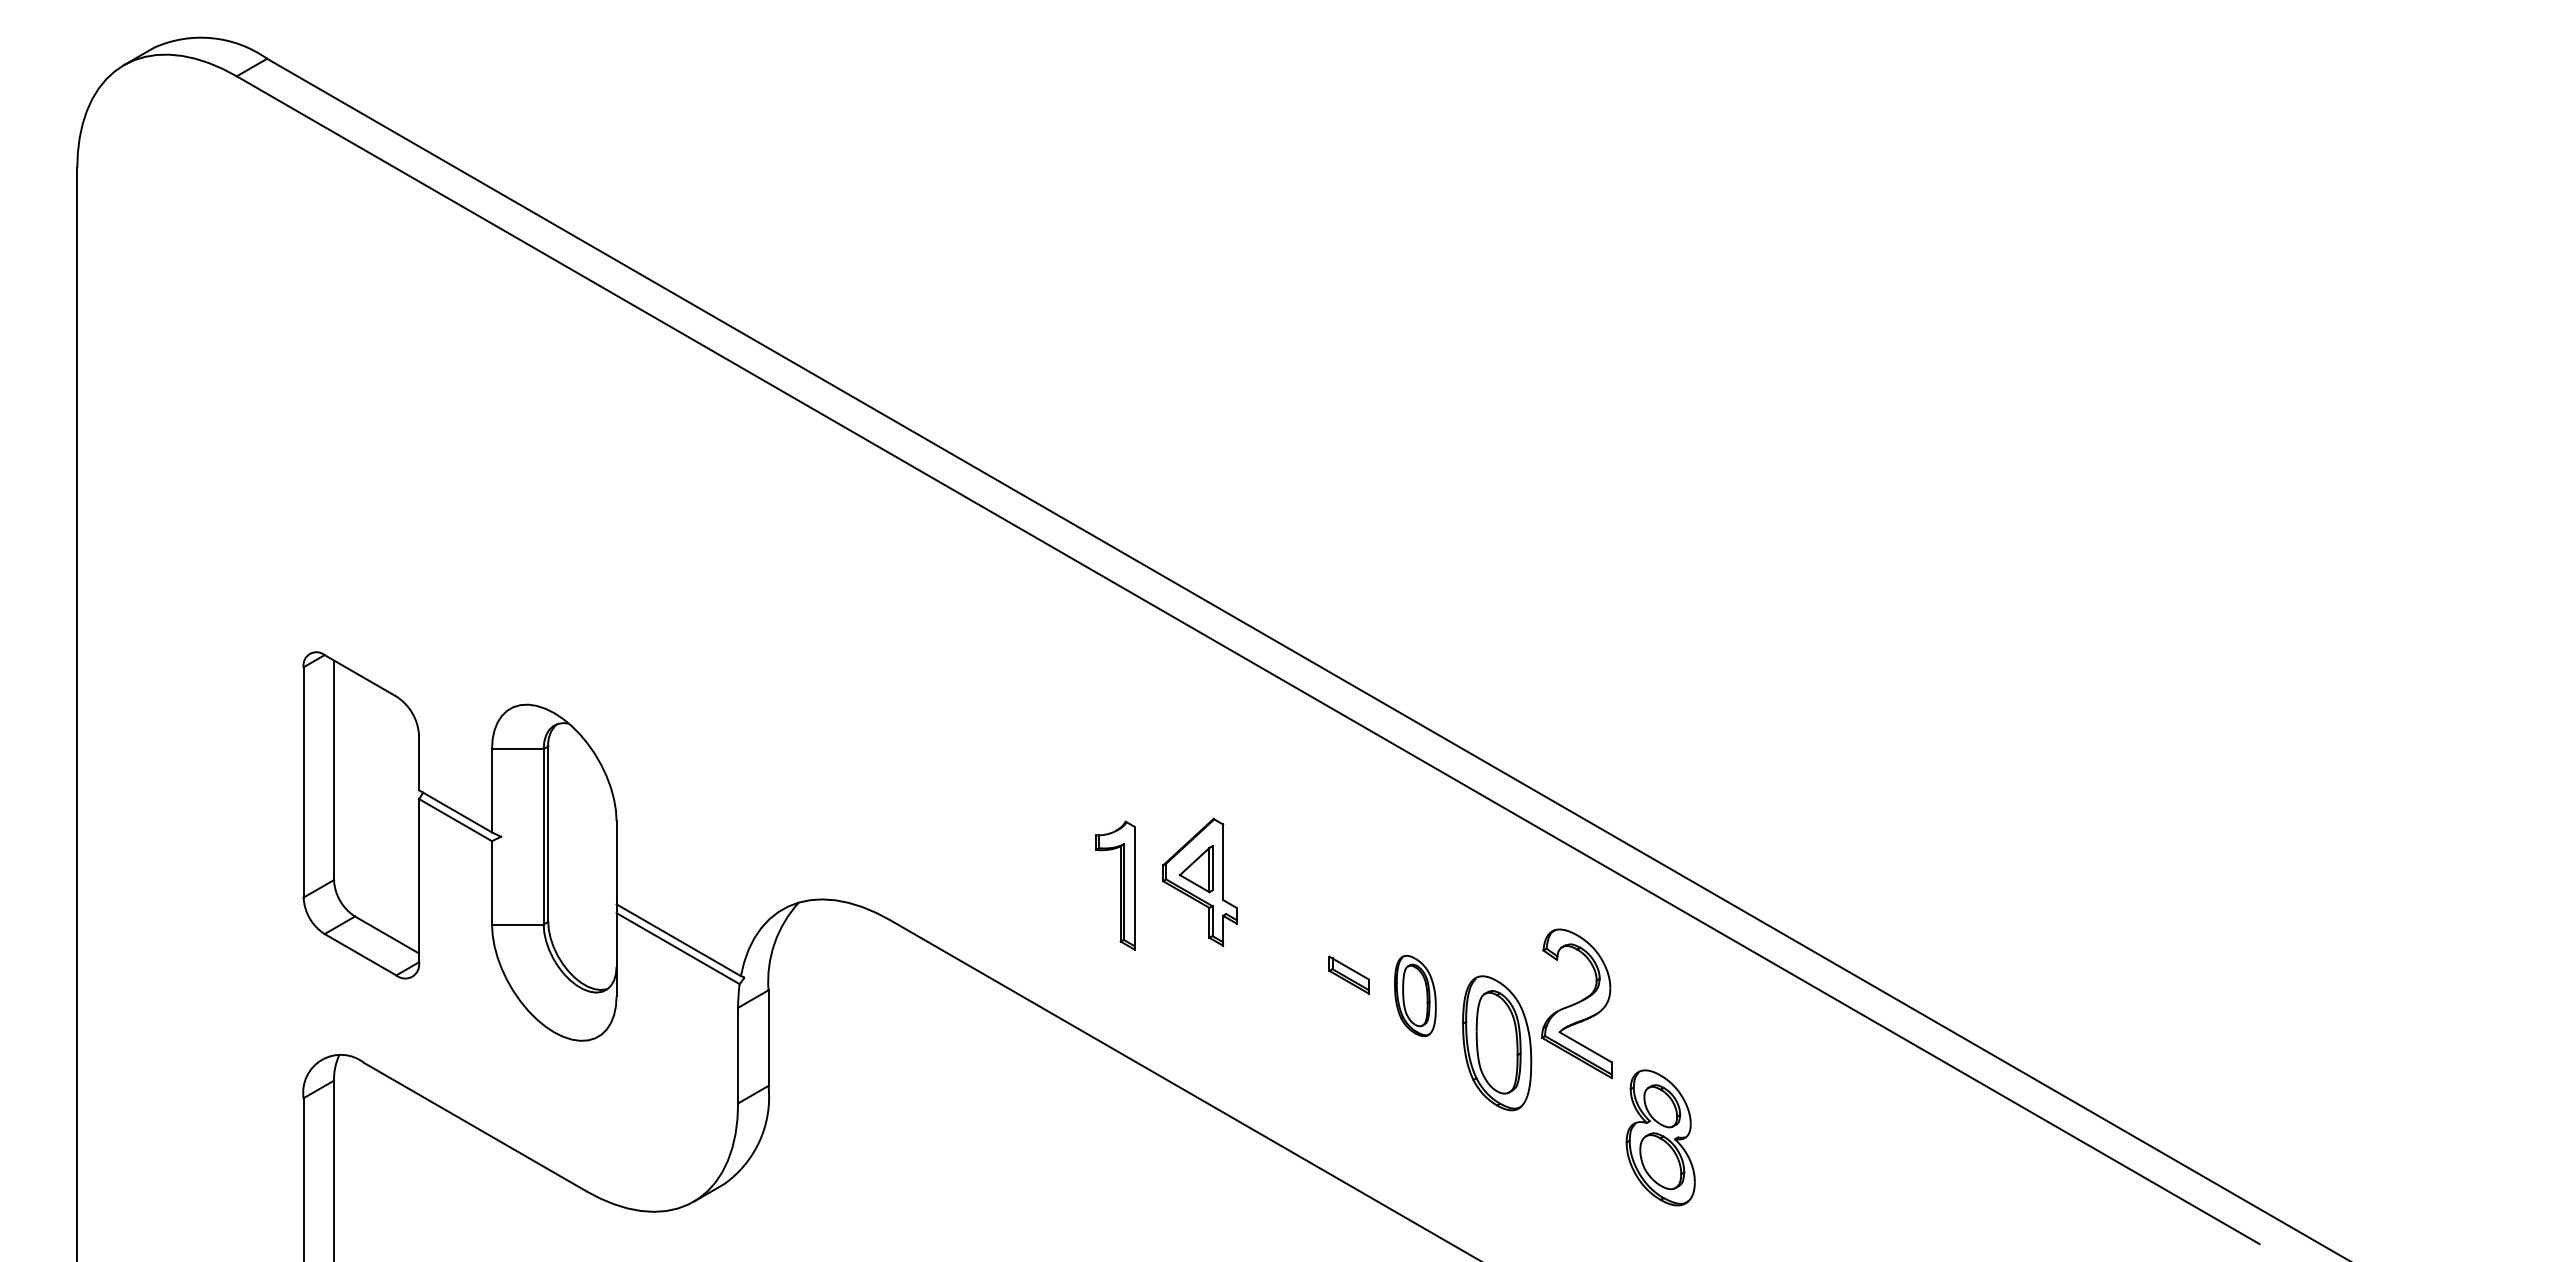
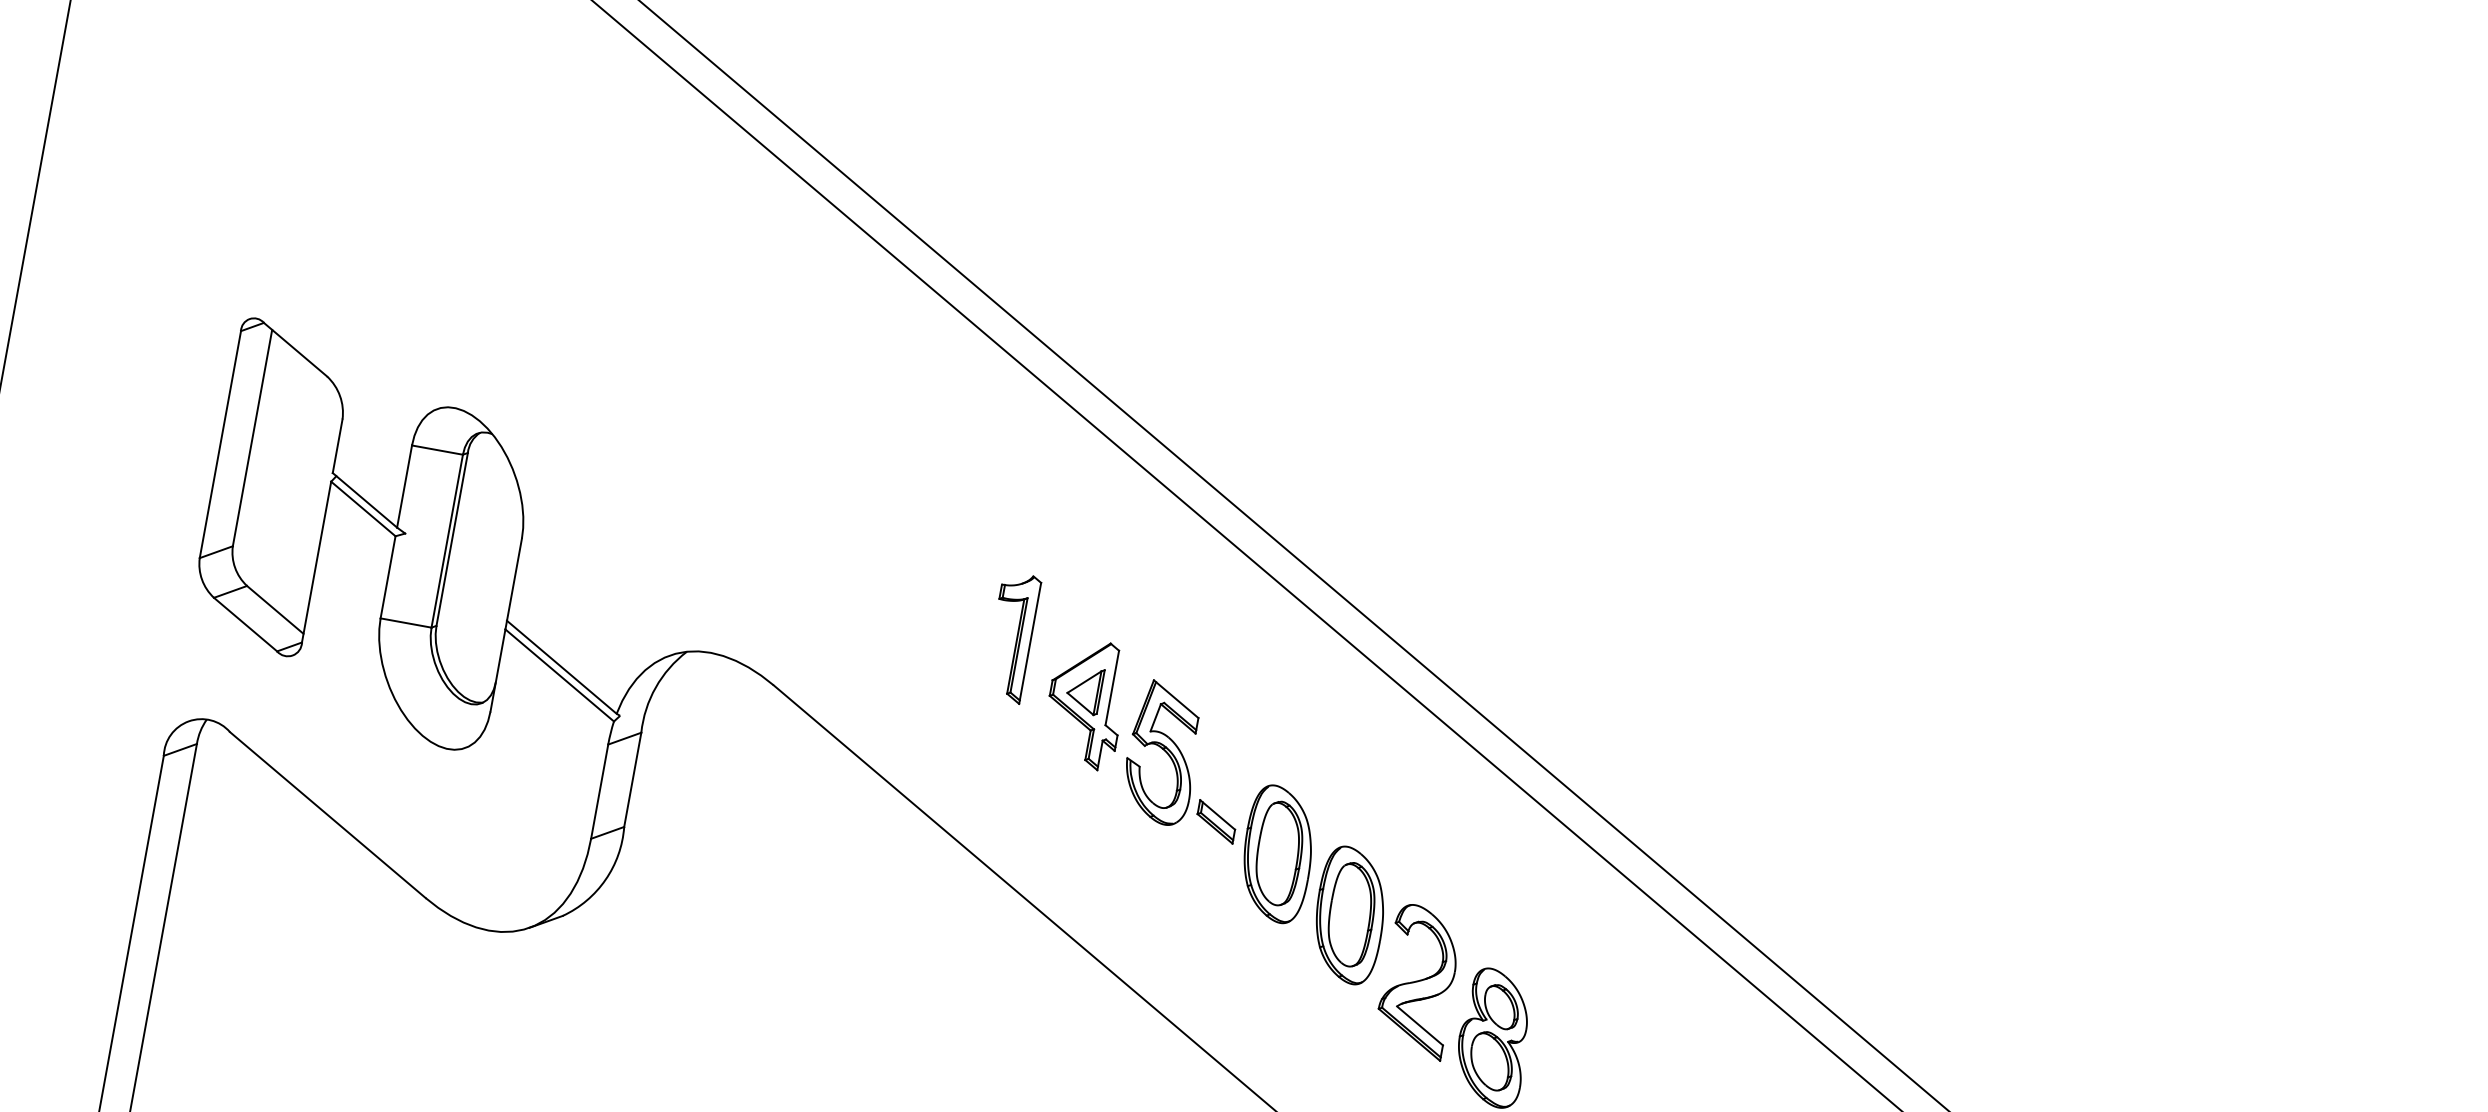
part: (1115, 885) -> (1011, 637), moved
part: (1284, 917) -> (1162, 753), added
part: (1415, 995) -> (1278, 853), size x1.67
part: (1576, 1003) -> (1418, 981), moved

